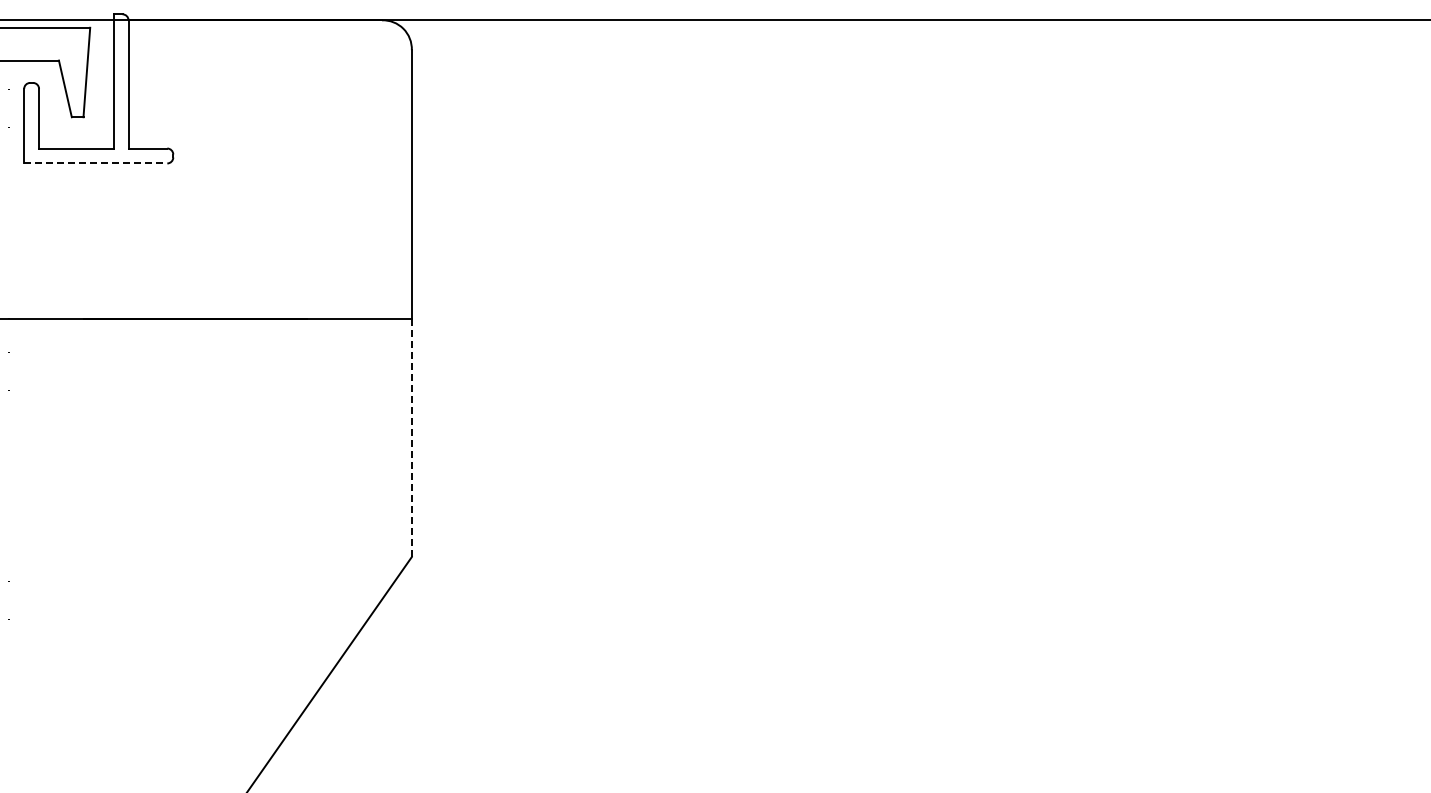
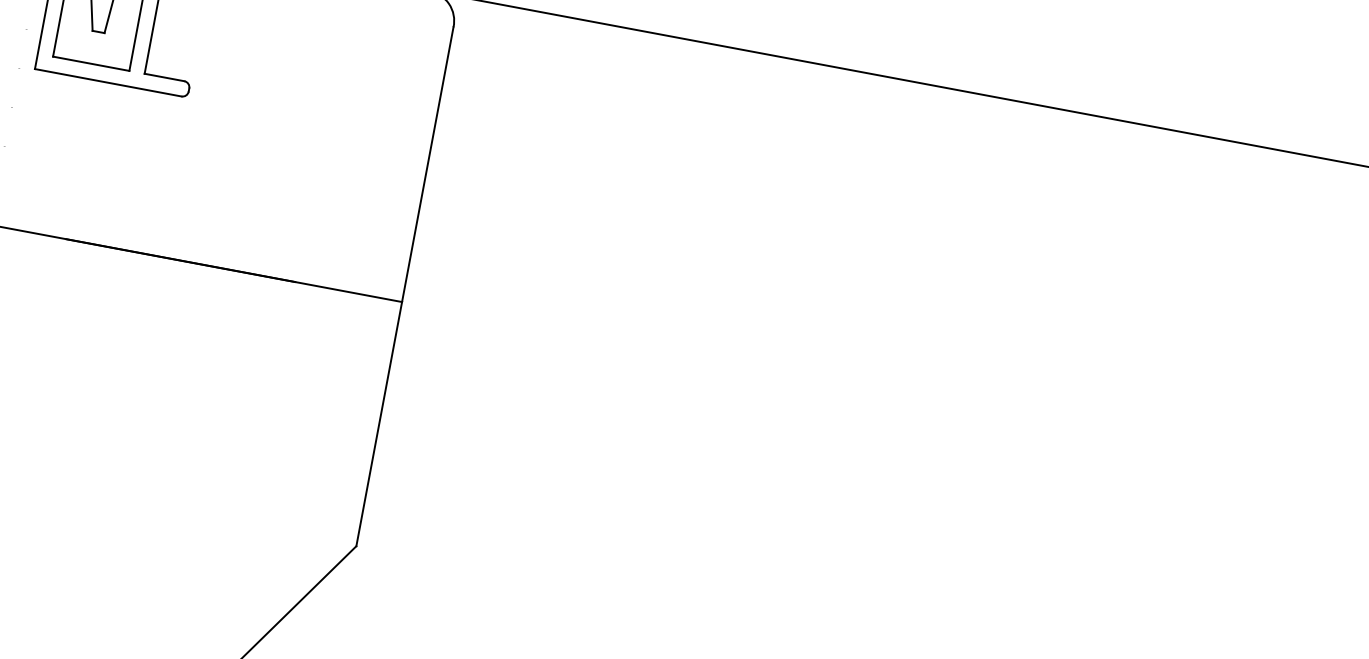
line: (95, 163) -> (107, 82), dashed -> solid
line: (411, 438) -> (378, 424), dashed -> solid

